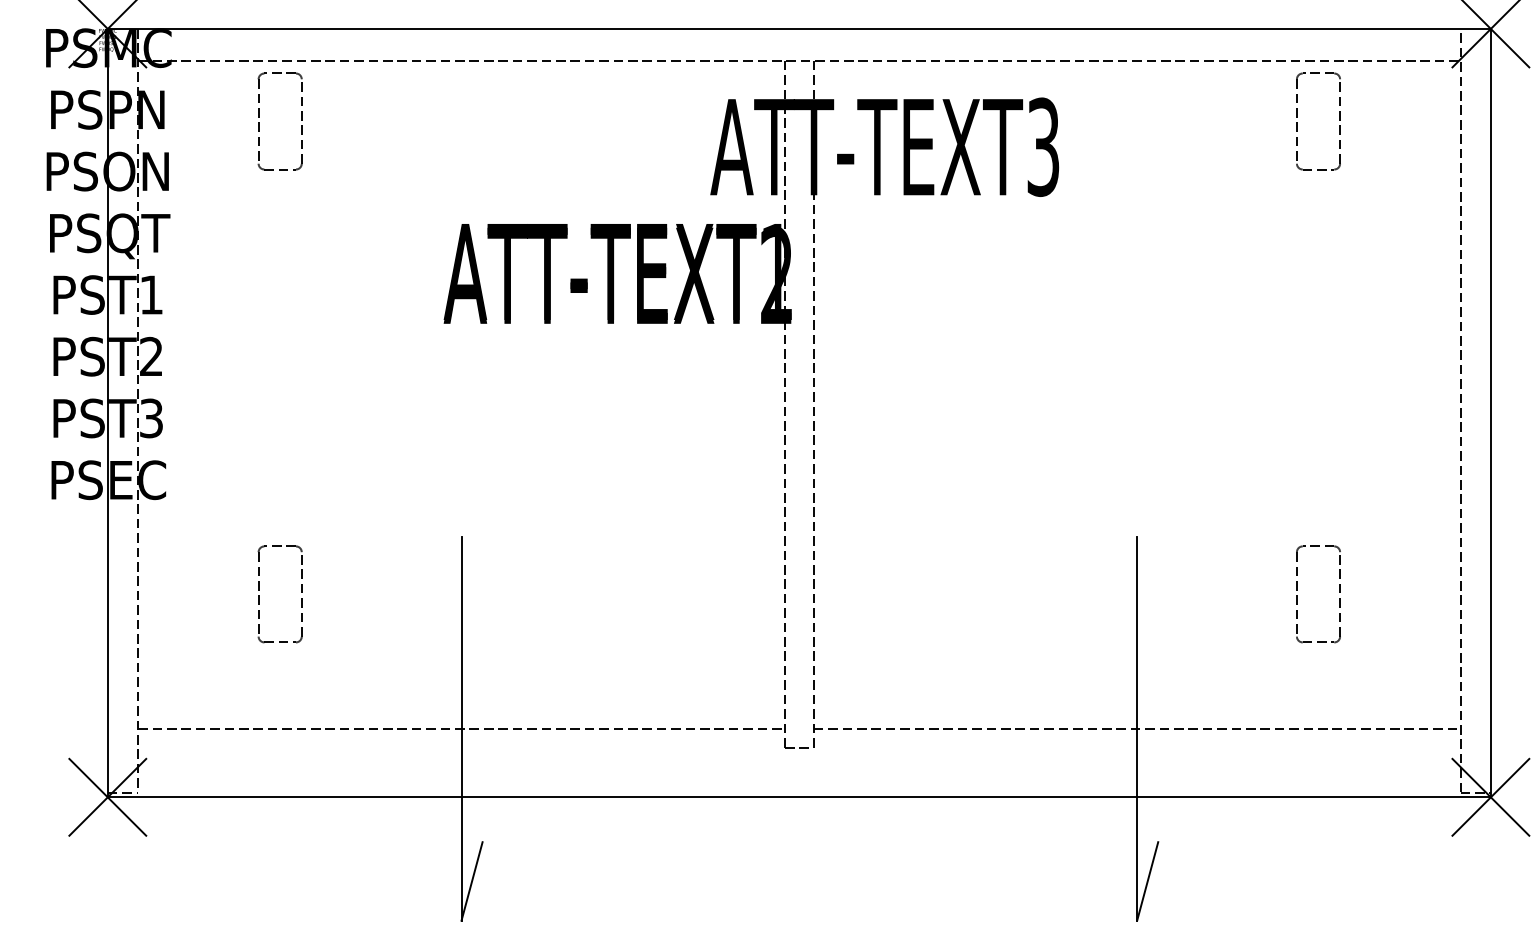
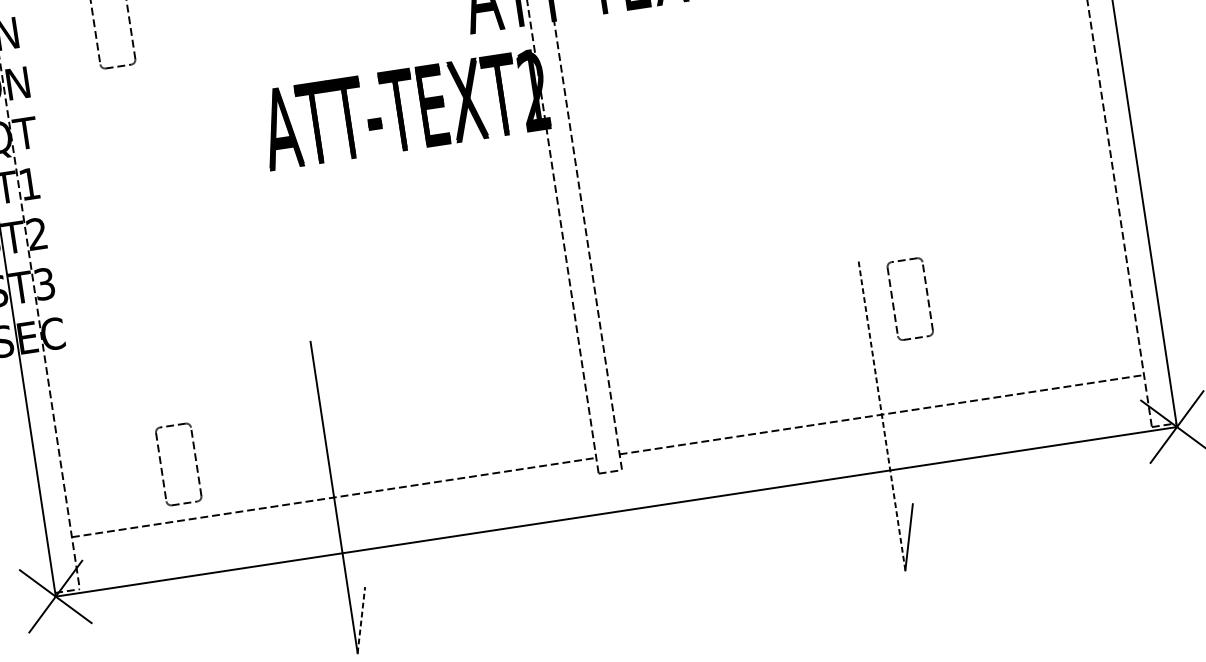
part: (259, 595) -> (162, 467), moved
part: (1297, 595) -> (893, 302), moved
line: (1137, 728) -> (882, 414), solid -> dashed
line: (472, 881) -> (361, 620), solid -> dashed

